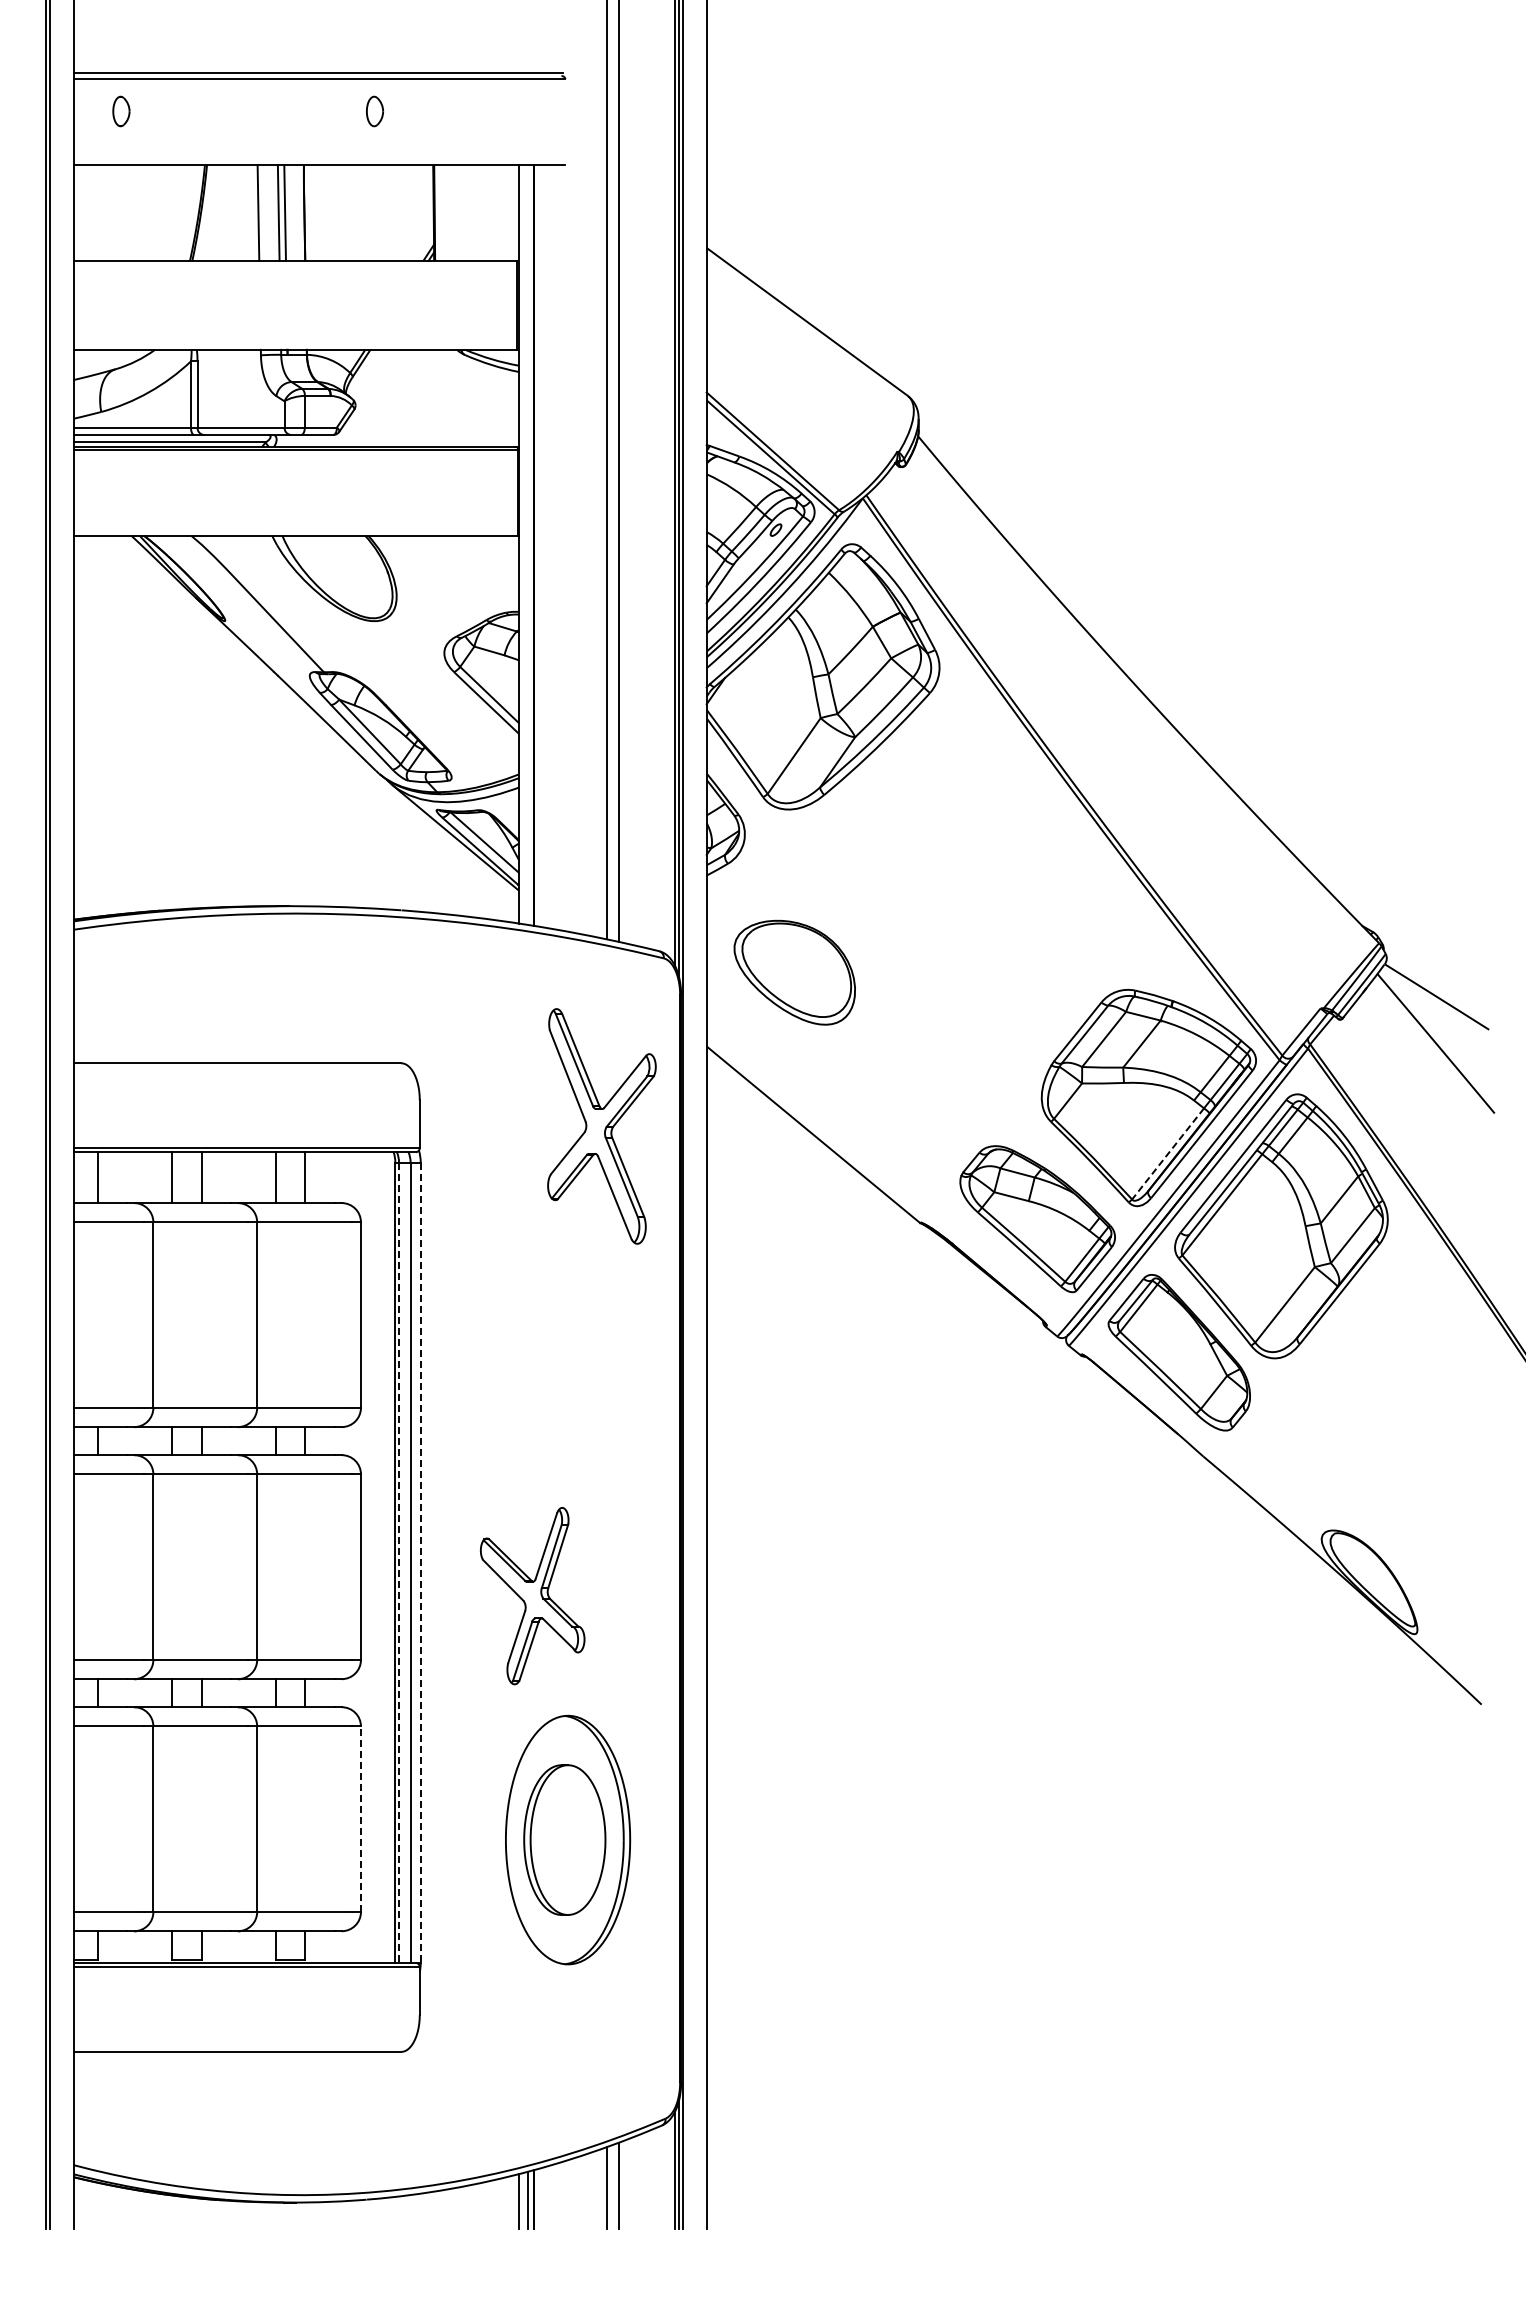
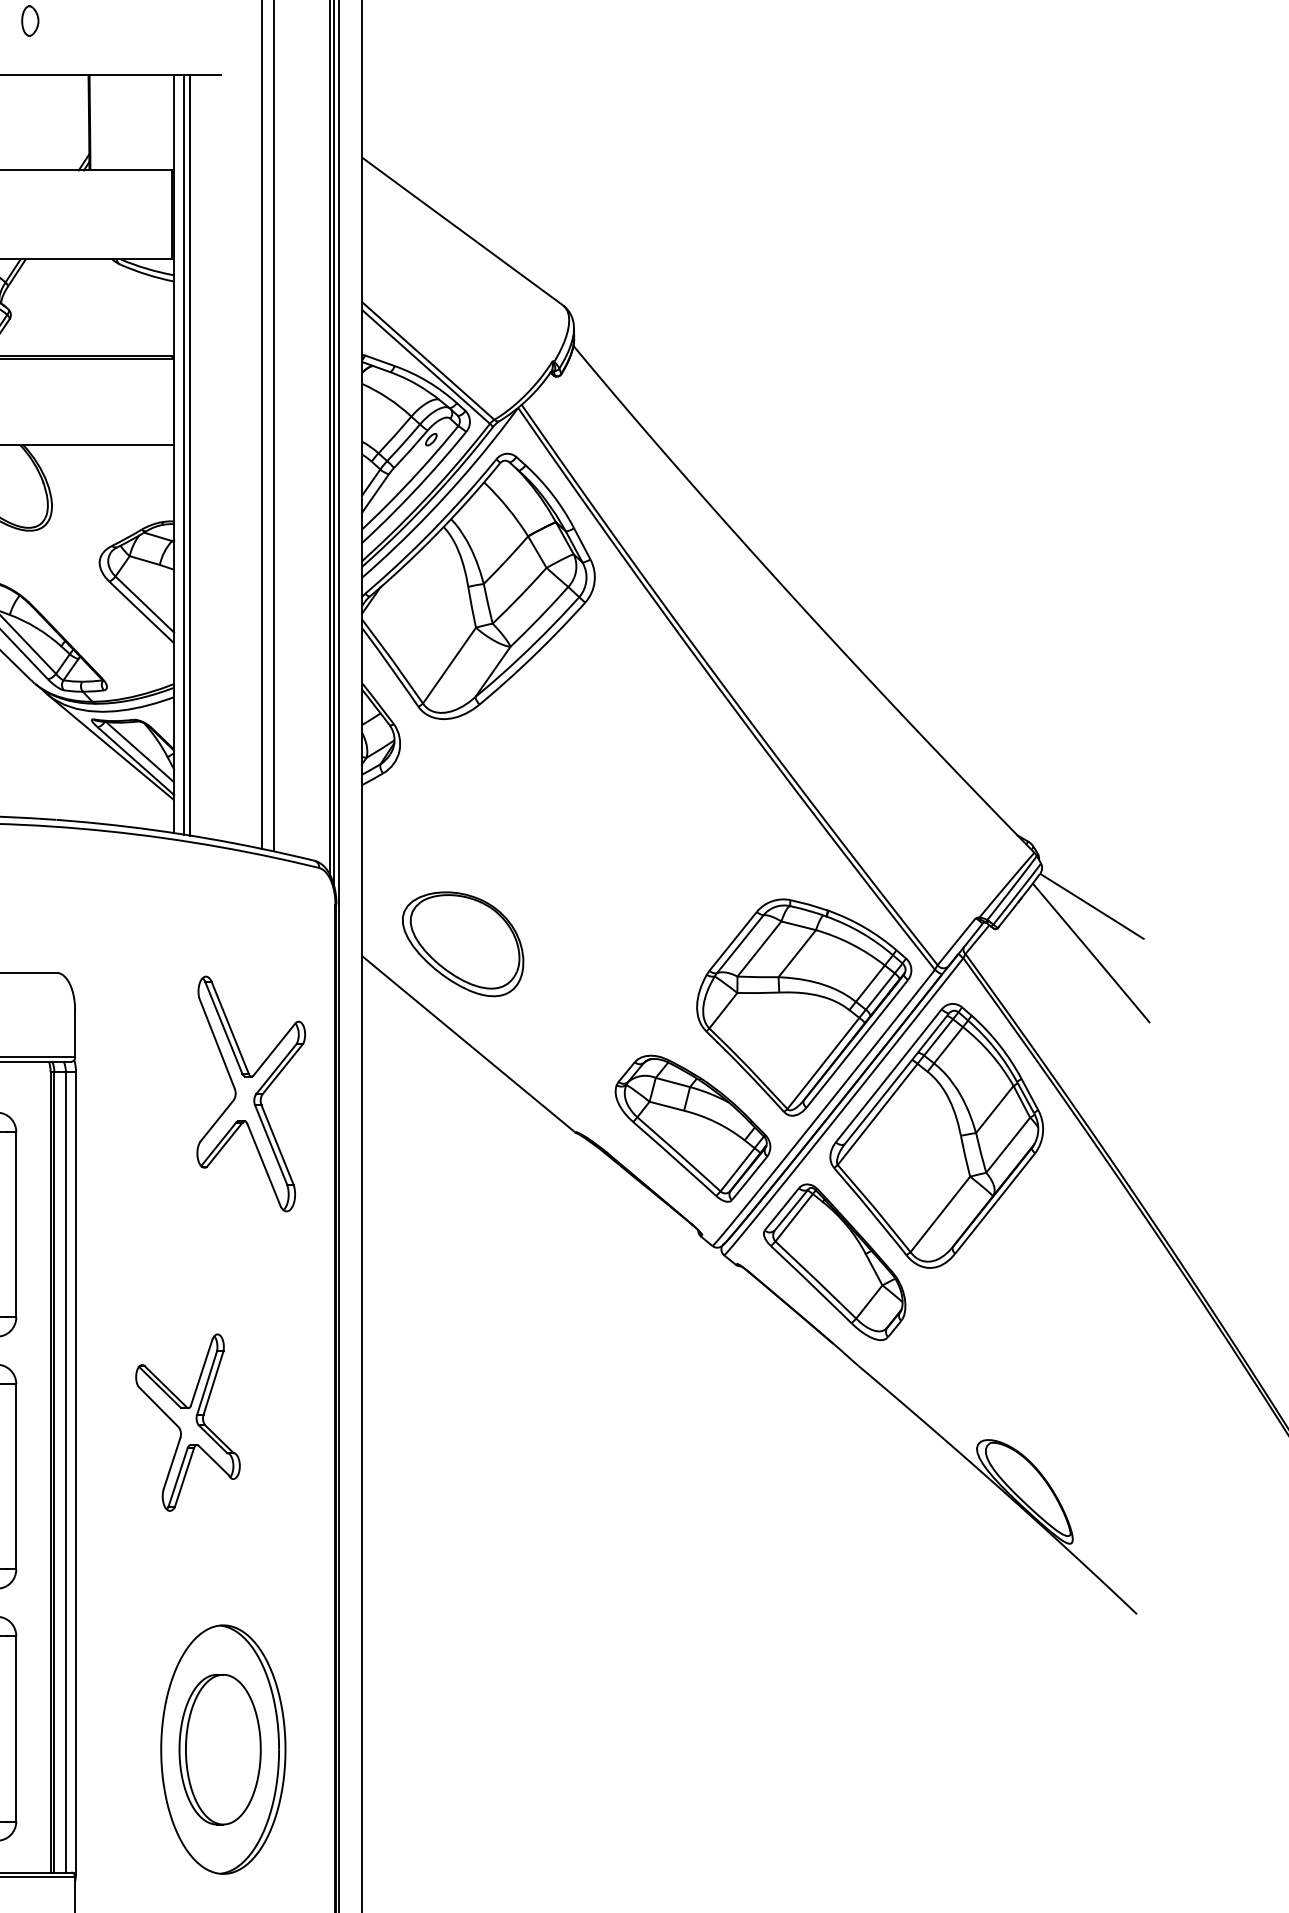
line: (528, 545) -> (183, 455), added
part: (794, 972) -> (462, 944), moved
part: (601, 1126) -> (250, 1094), moved
line: (1167, 1154) -> (822, 1064), dashed -> solid
line: (399, 1563) -> (54, 1473), dashed -> solid
line: (420, 1563) -> (75, 1473), dashed -> solid
part: (532, 1596) -> (187, 1423), moved
line: (360, 1819) -> (15, 1729), dashed -> solid

